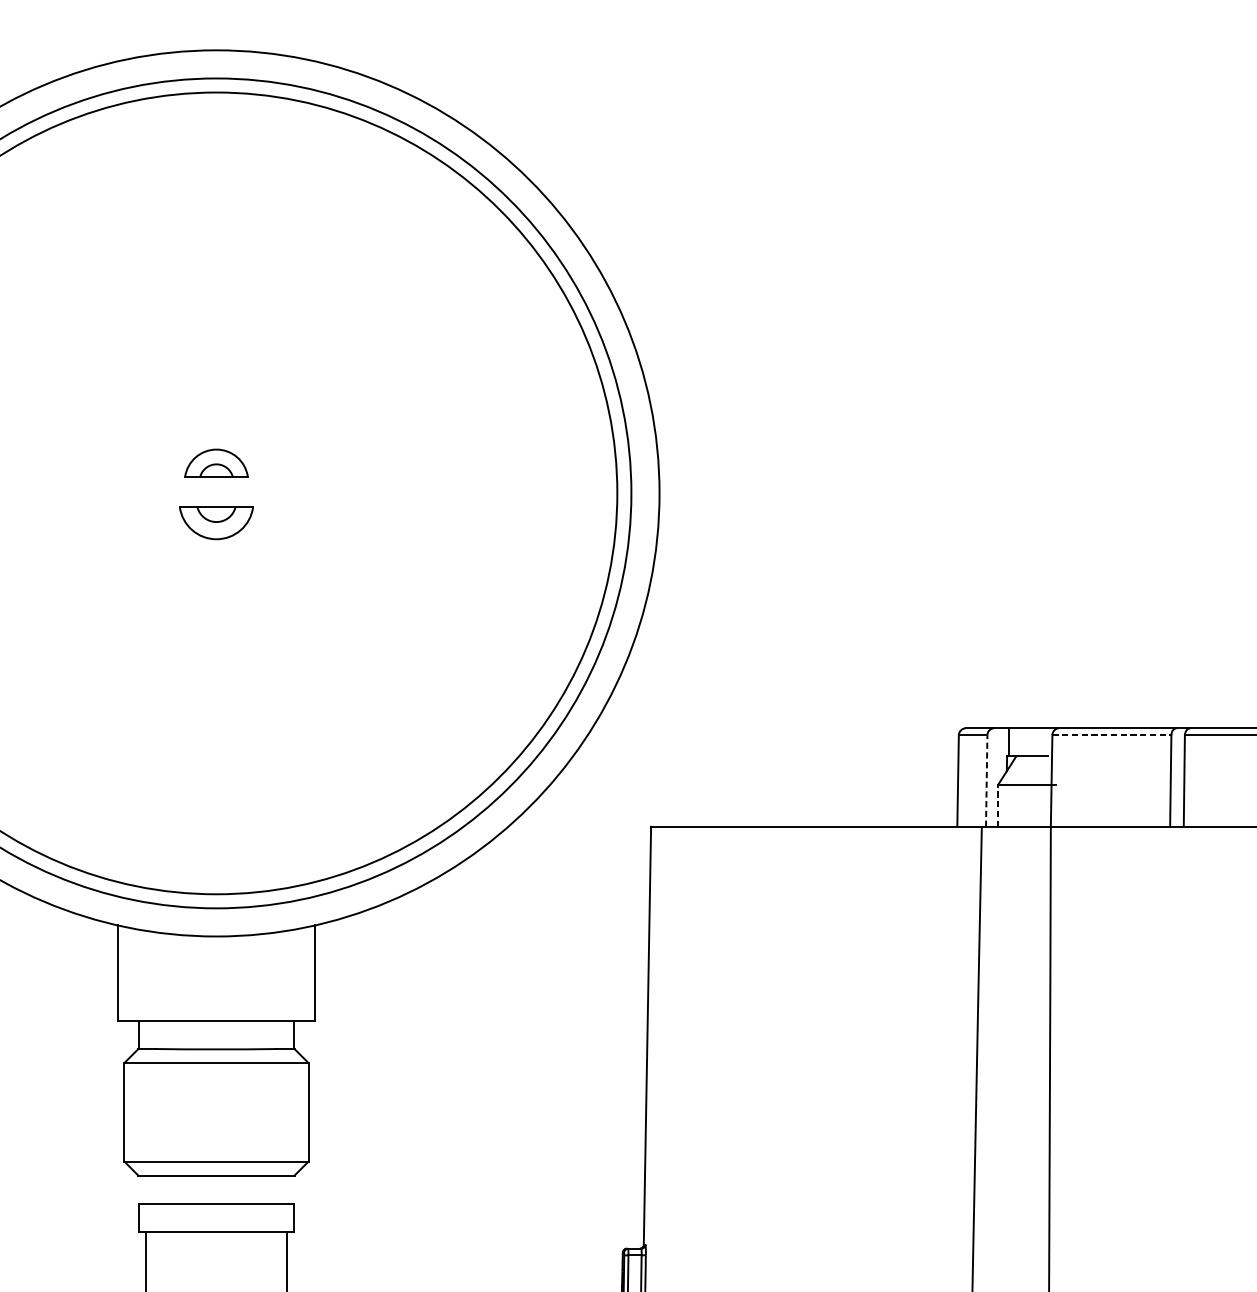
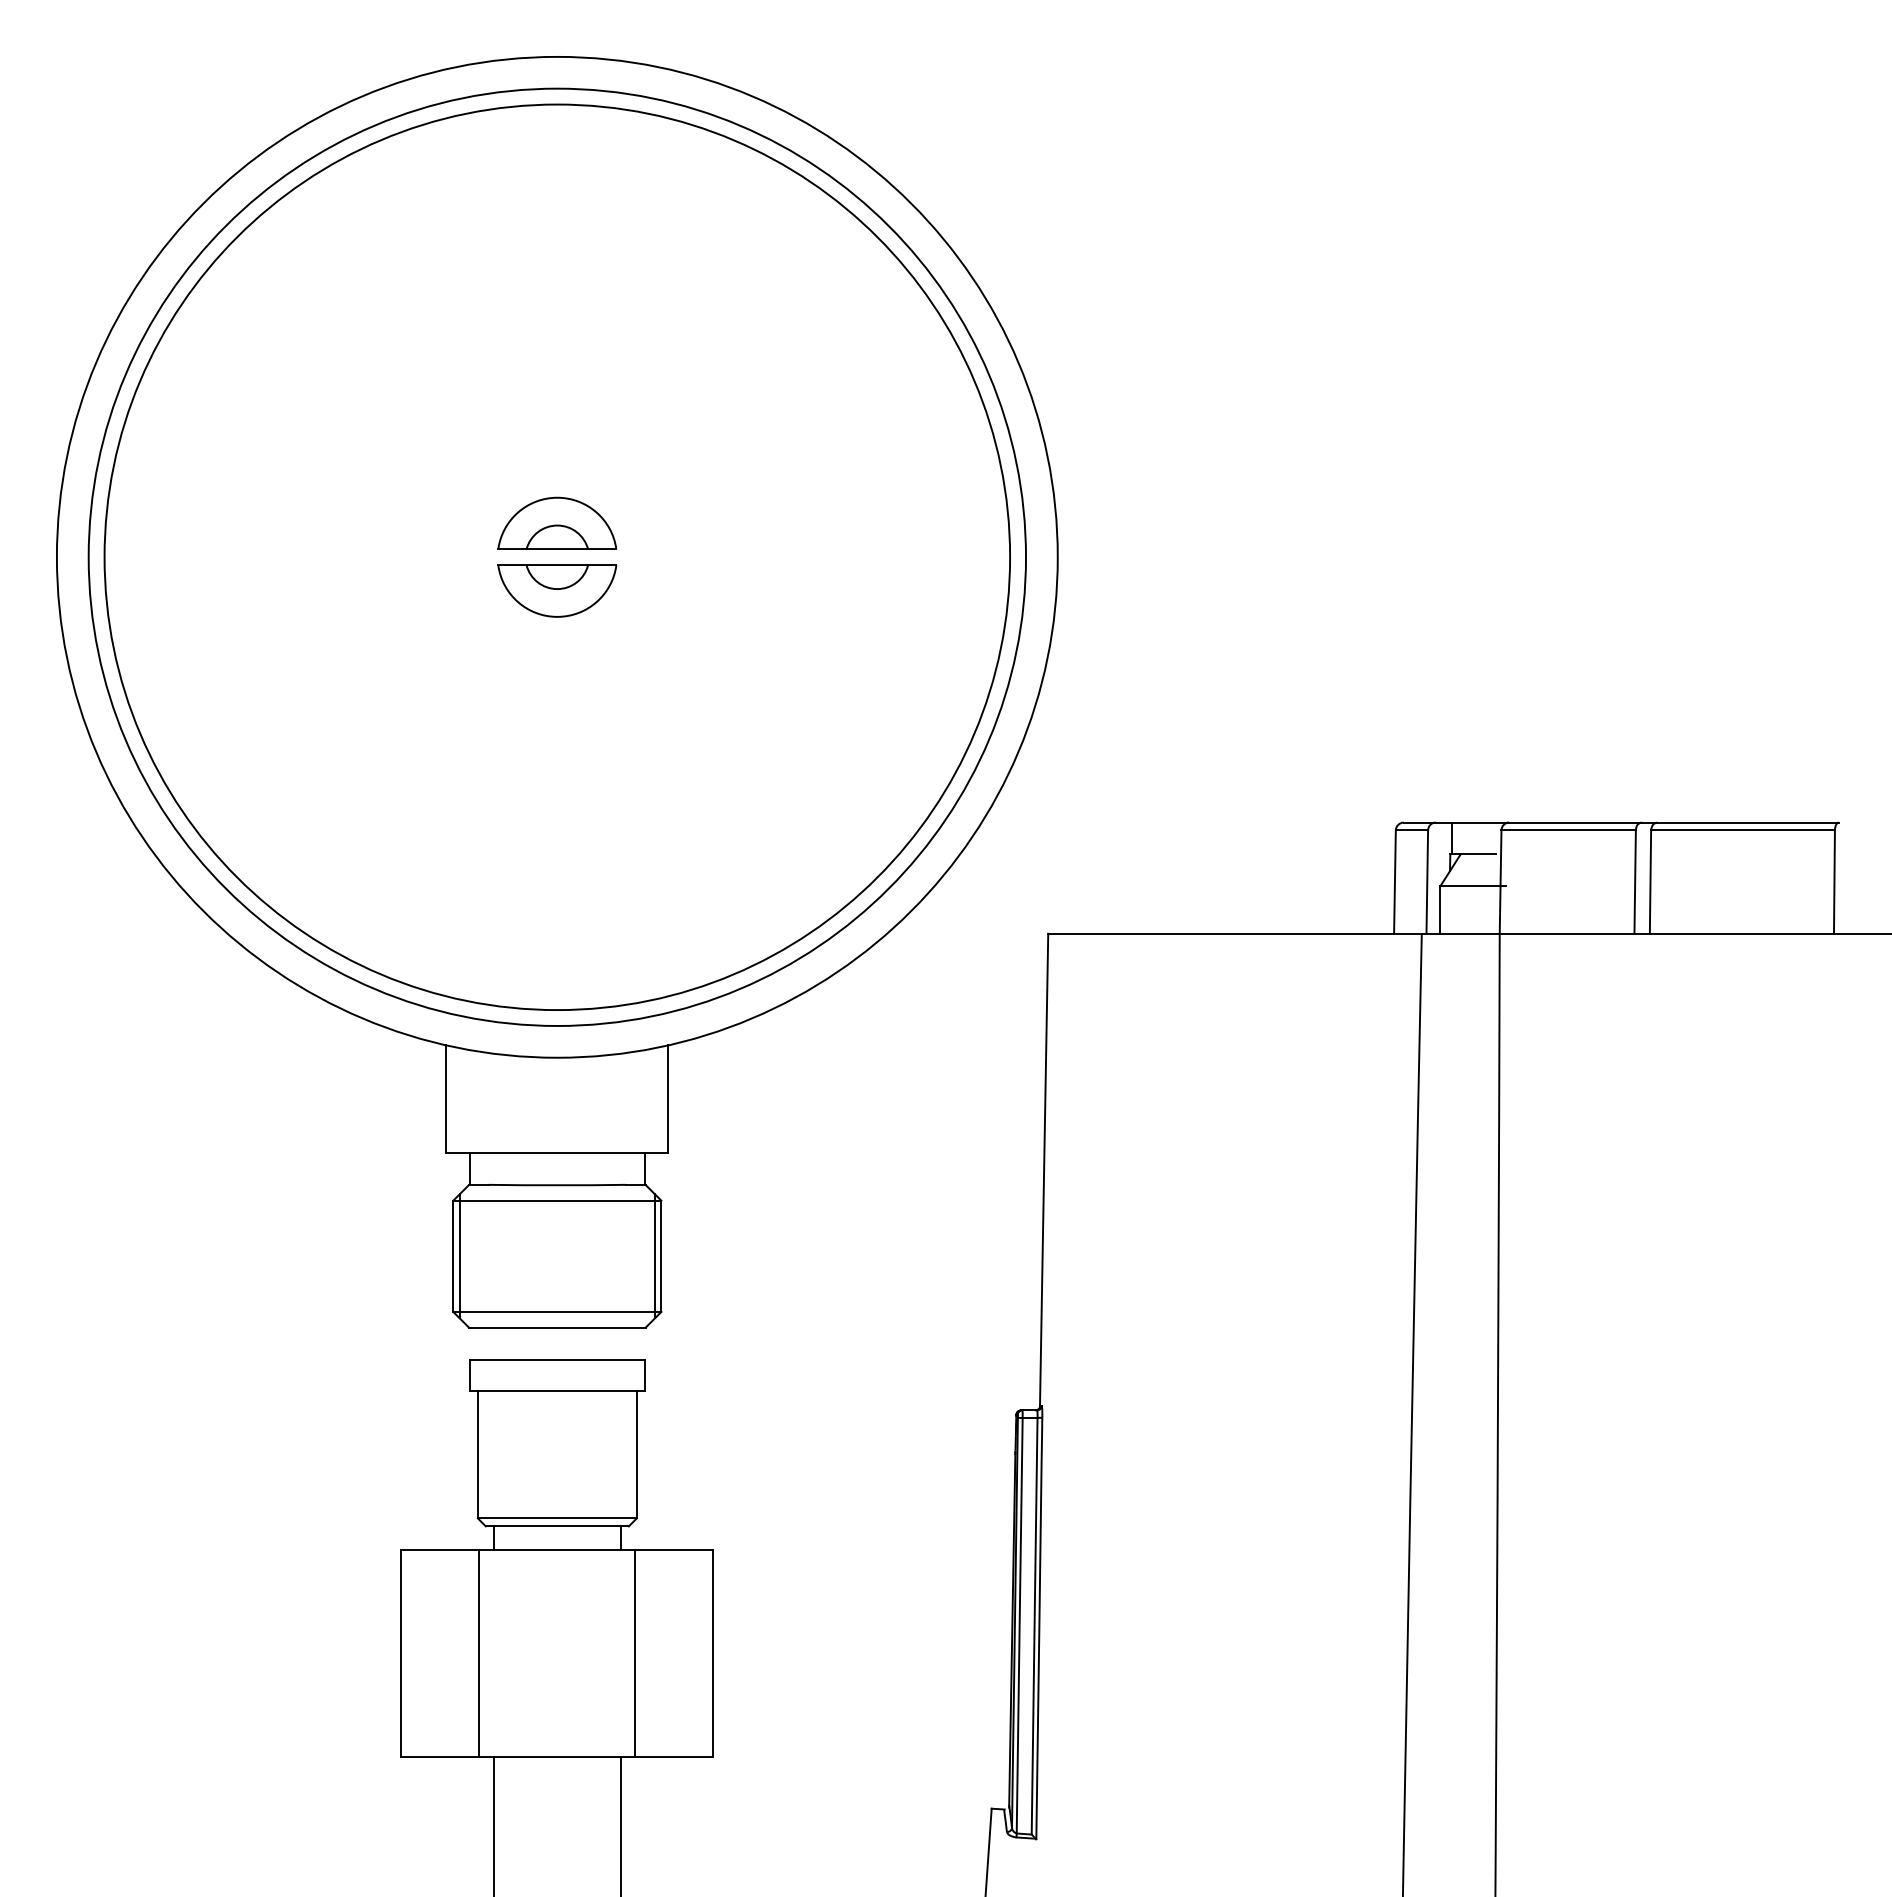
part: (216, 462) -> (557, 522), size x1.67
part: (216, 522) -> (557, 590), size x1.43
line: (1112, 735) -> (1569, 830), dashed -> solid
line: (986, 781) -> (1427, 882), dashed -> solid
line: (998, 806) -> (1440, 910), dashed -> solid
line: (129, 1112) -> (459, 1256), added
line: (303, 1112) -> (655, 1256), added

